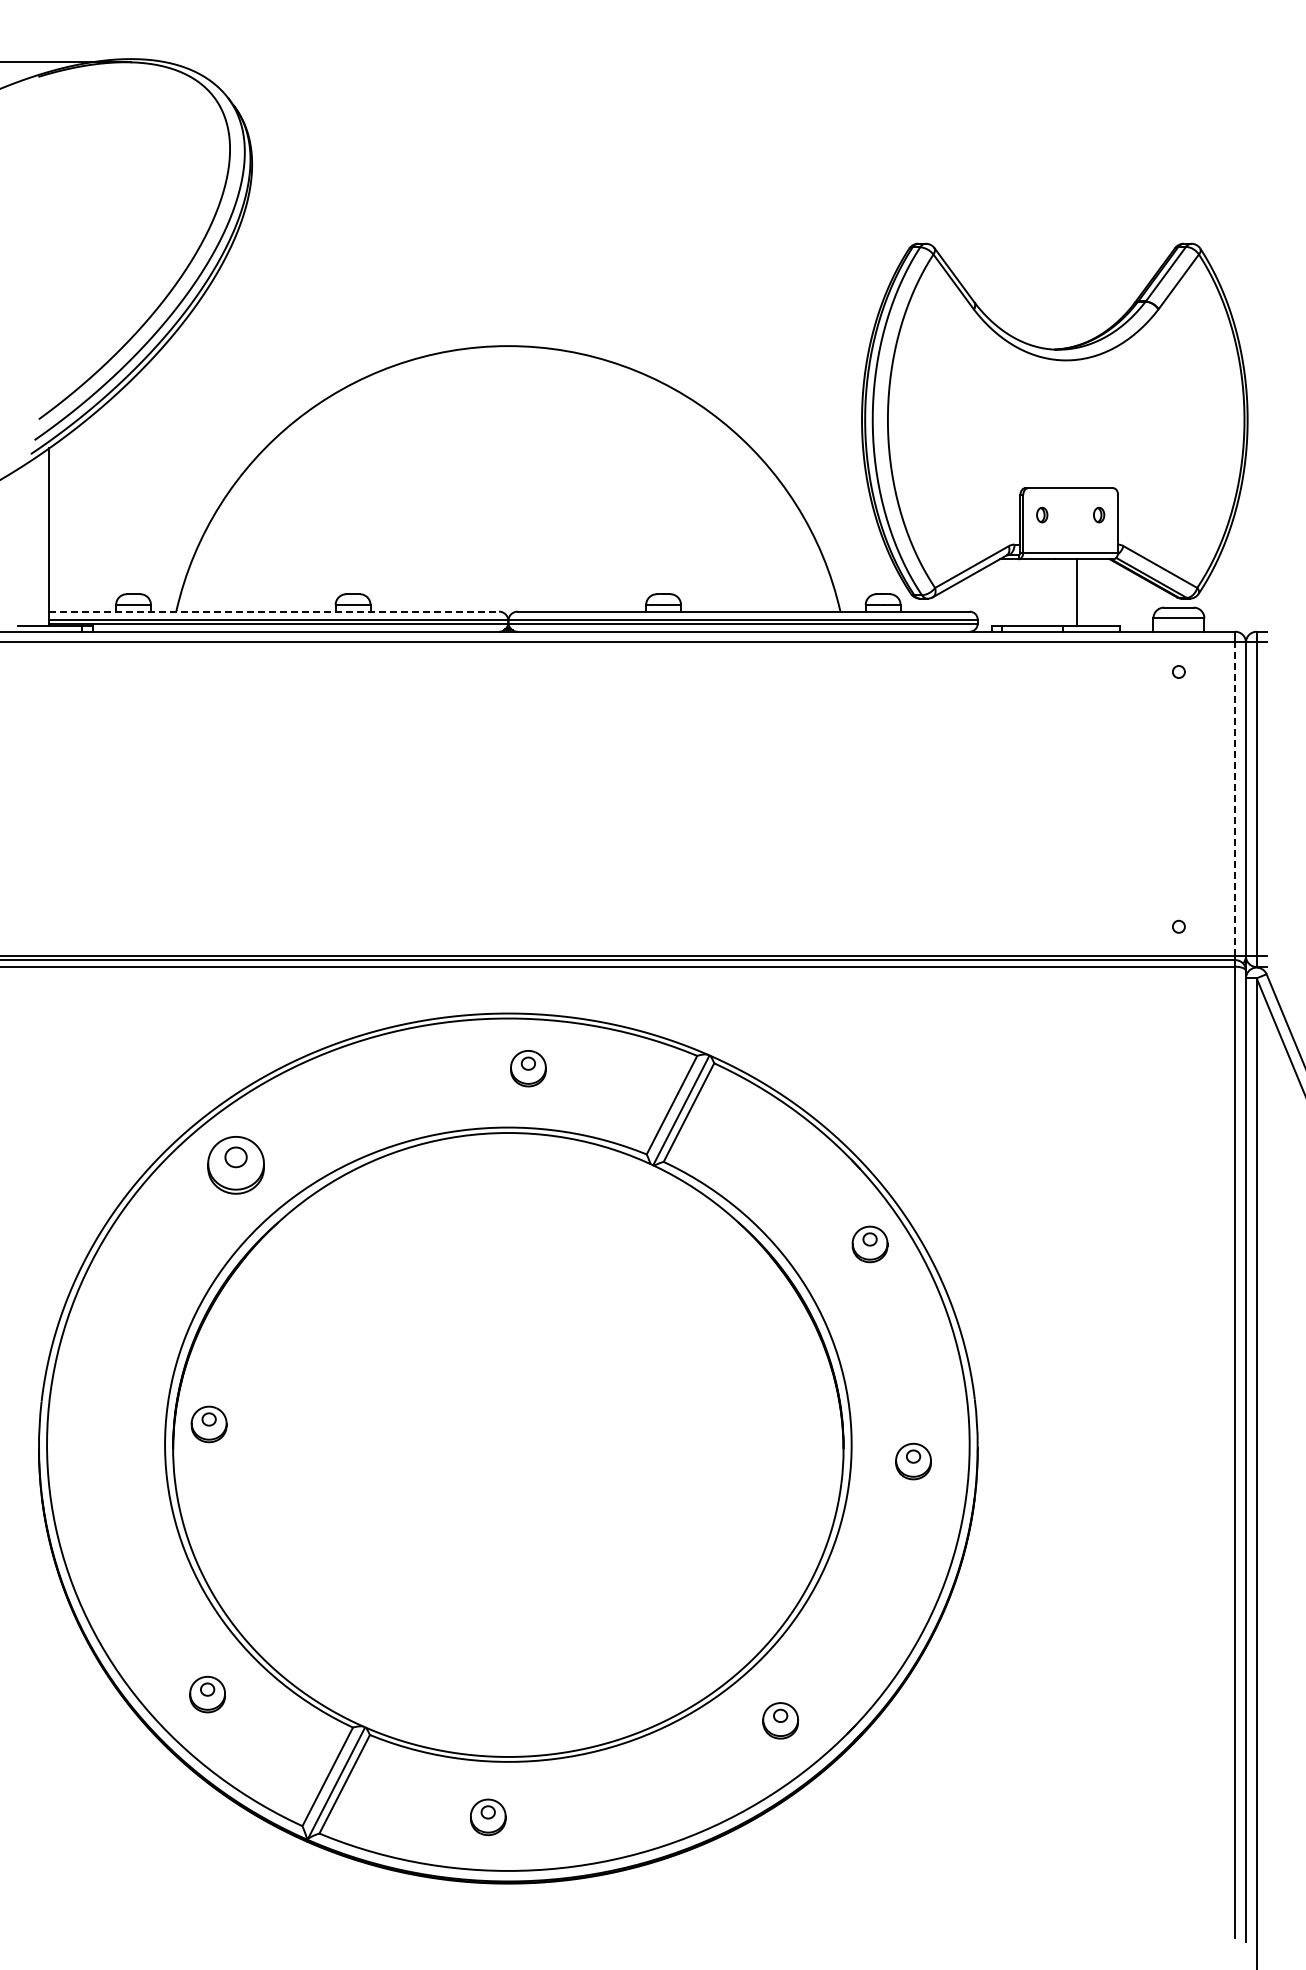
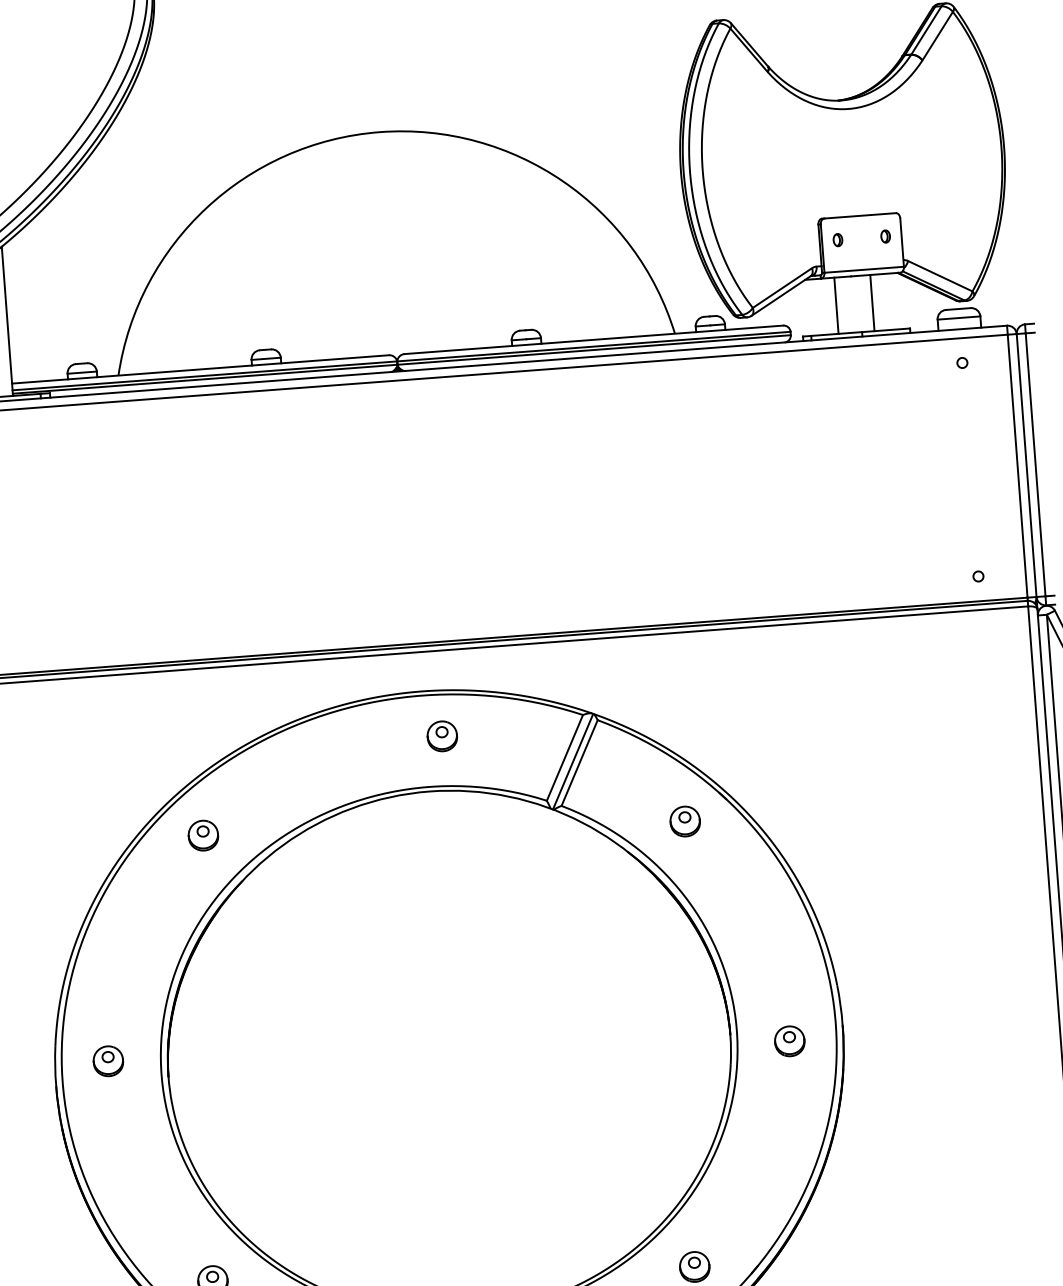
line: (1034, 592) -> (836, 305), added
line: (274, 611) -> (200, 369), dashed -> solid
line: (1235, 799) -> (1017, 466), dashed -> solid
part: (235, 1164) -> (202, 835), size x0.62
part: (869, 1244) -> (684, 821), moved
part: (208, 1424) -> (107, 1061), moved

